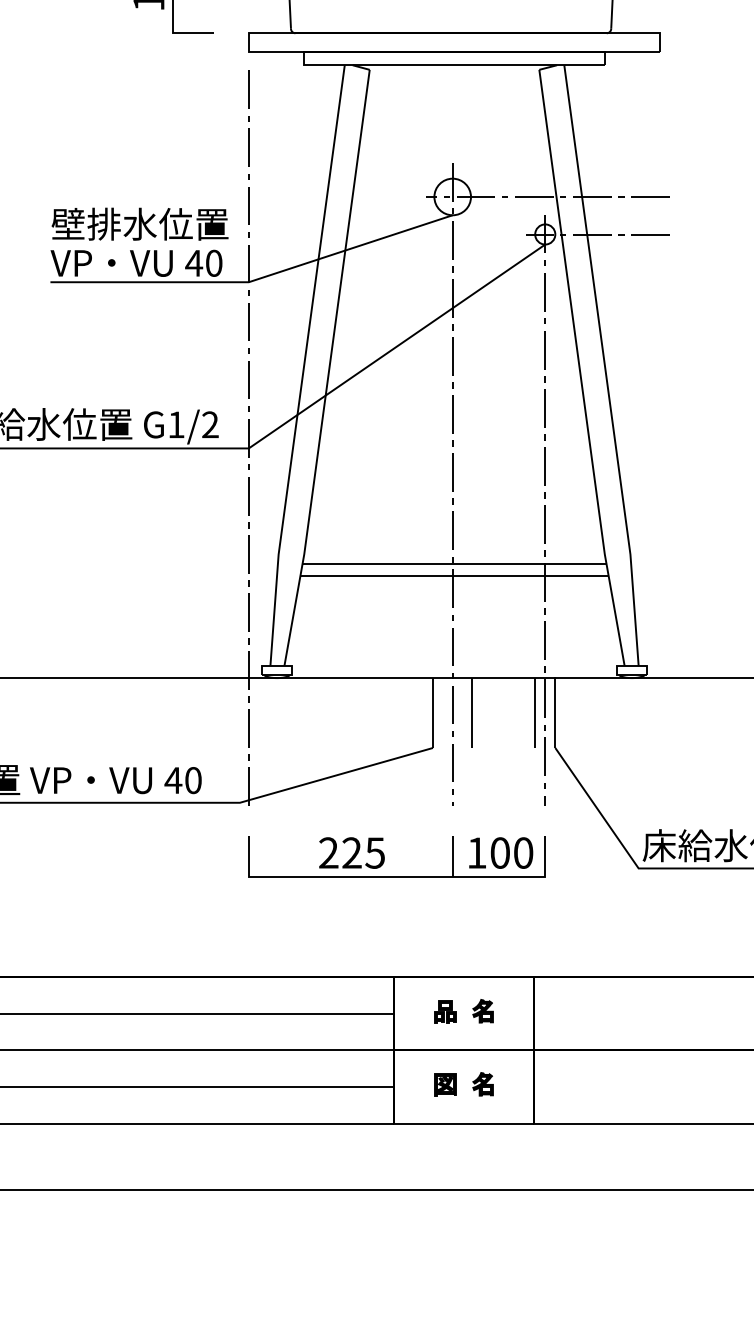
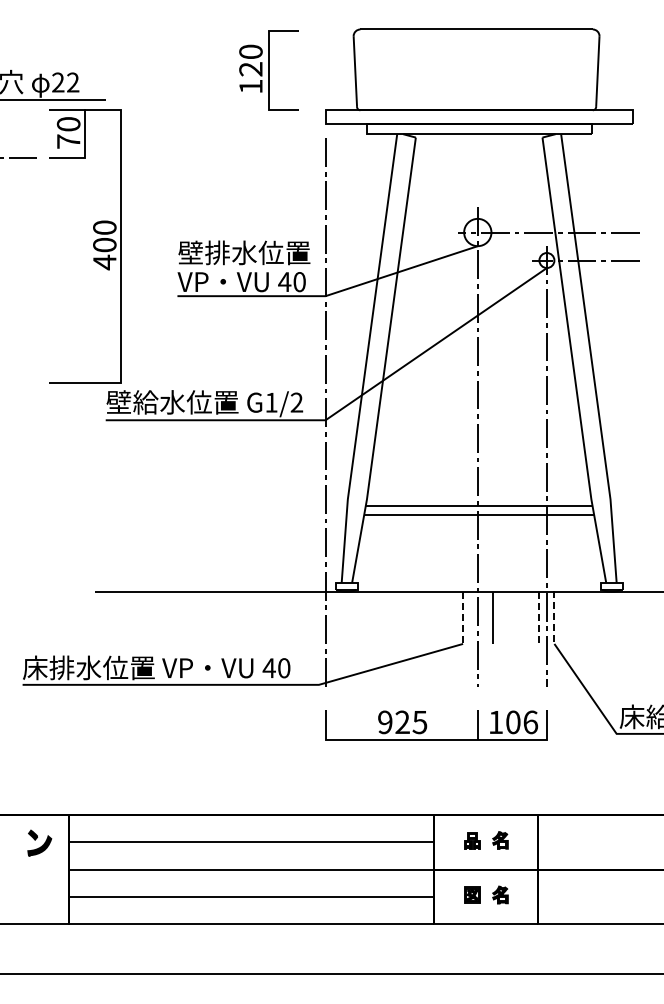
line: (555, 712) -> (554, 617), solid -> dashed
line: (433, 713) -> (463, 618), solid -> dashed
line: (535, 713) -> (539, 618), solid -> dashed
text: (329, 853) -> (385, 722), 225 -> 925
text: (523, 853) -> (530, 722), 100 -> 106

